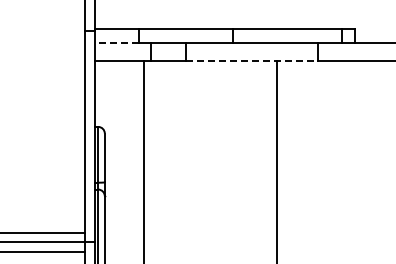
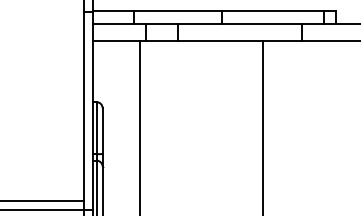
line: (116, 43) -> (113, 24), dashed -> solid
line: (252, 60) -> (240, 40), dashed -> solid

